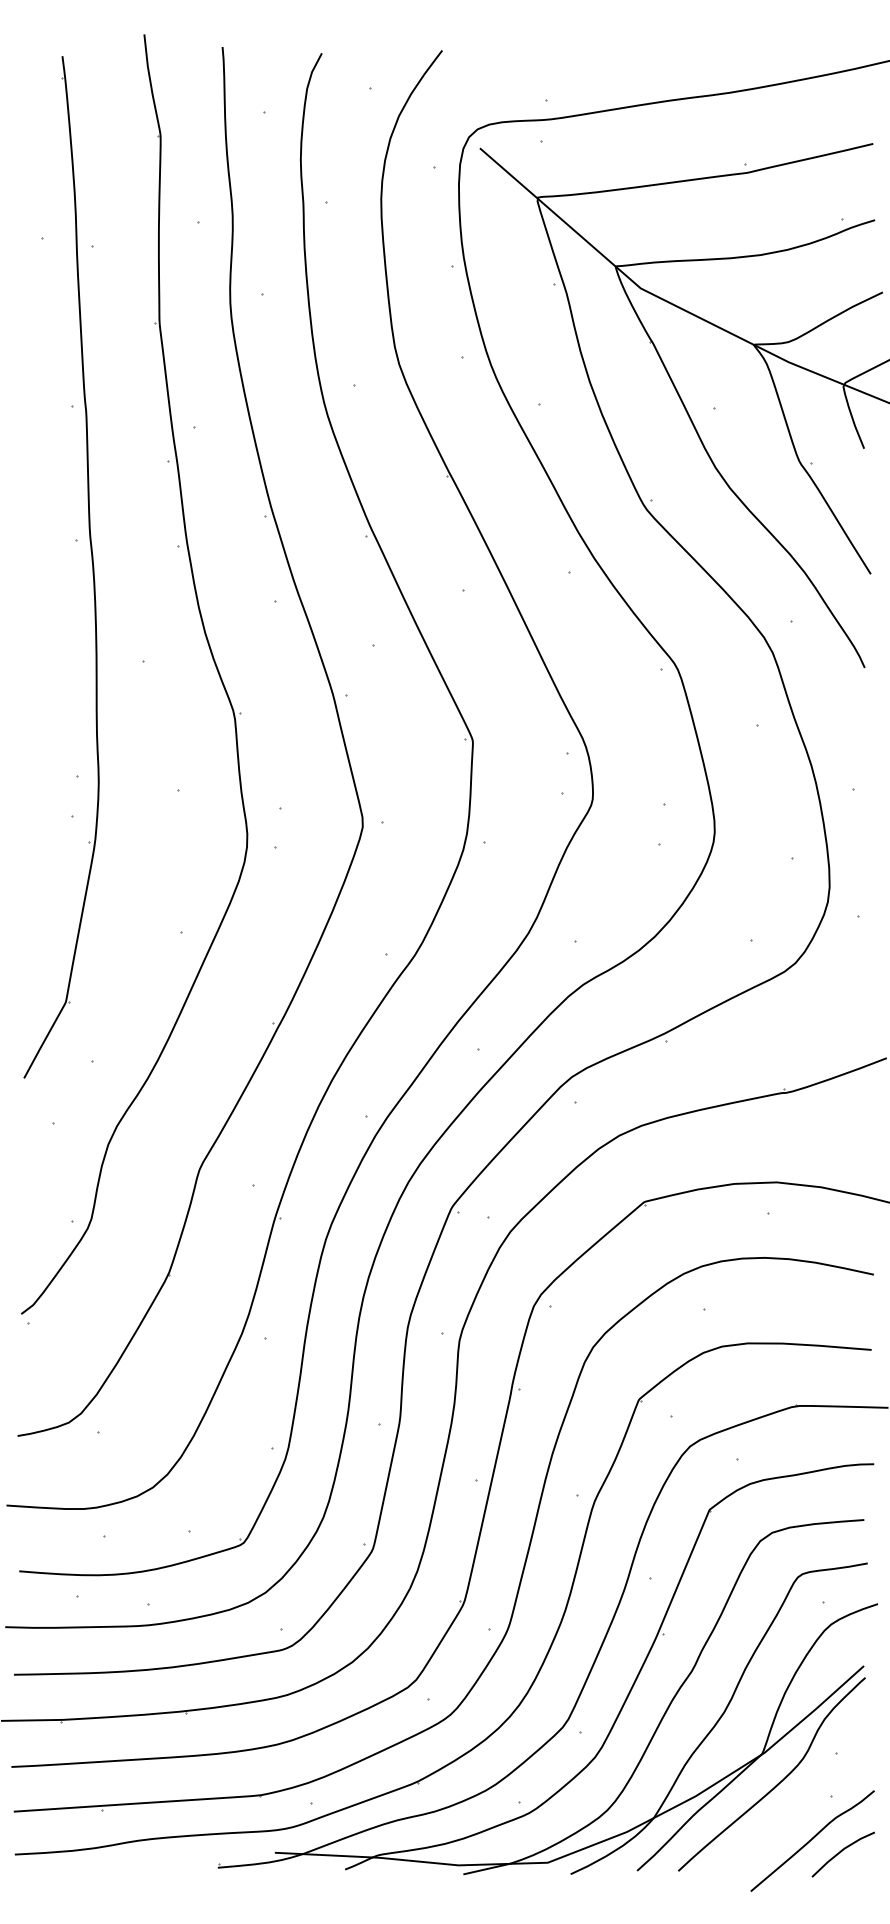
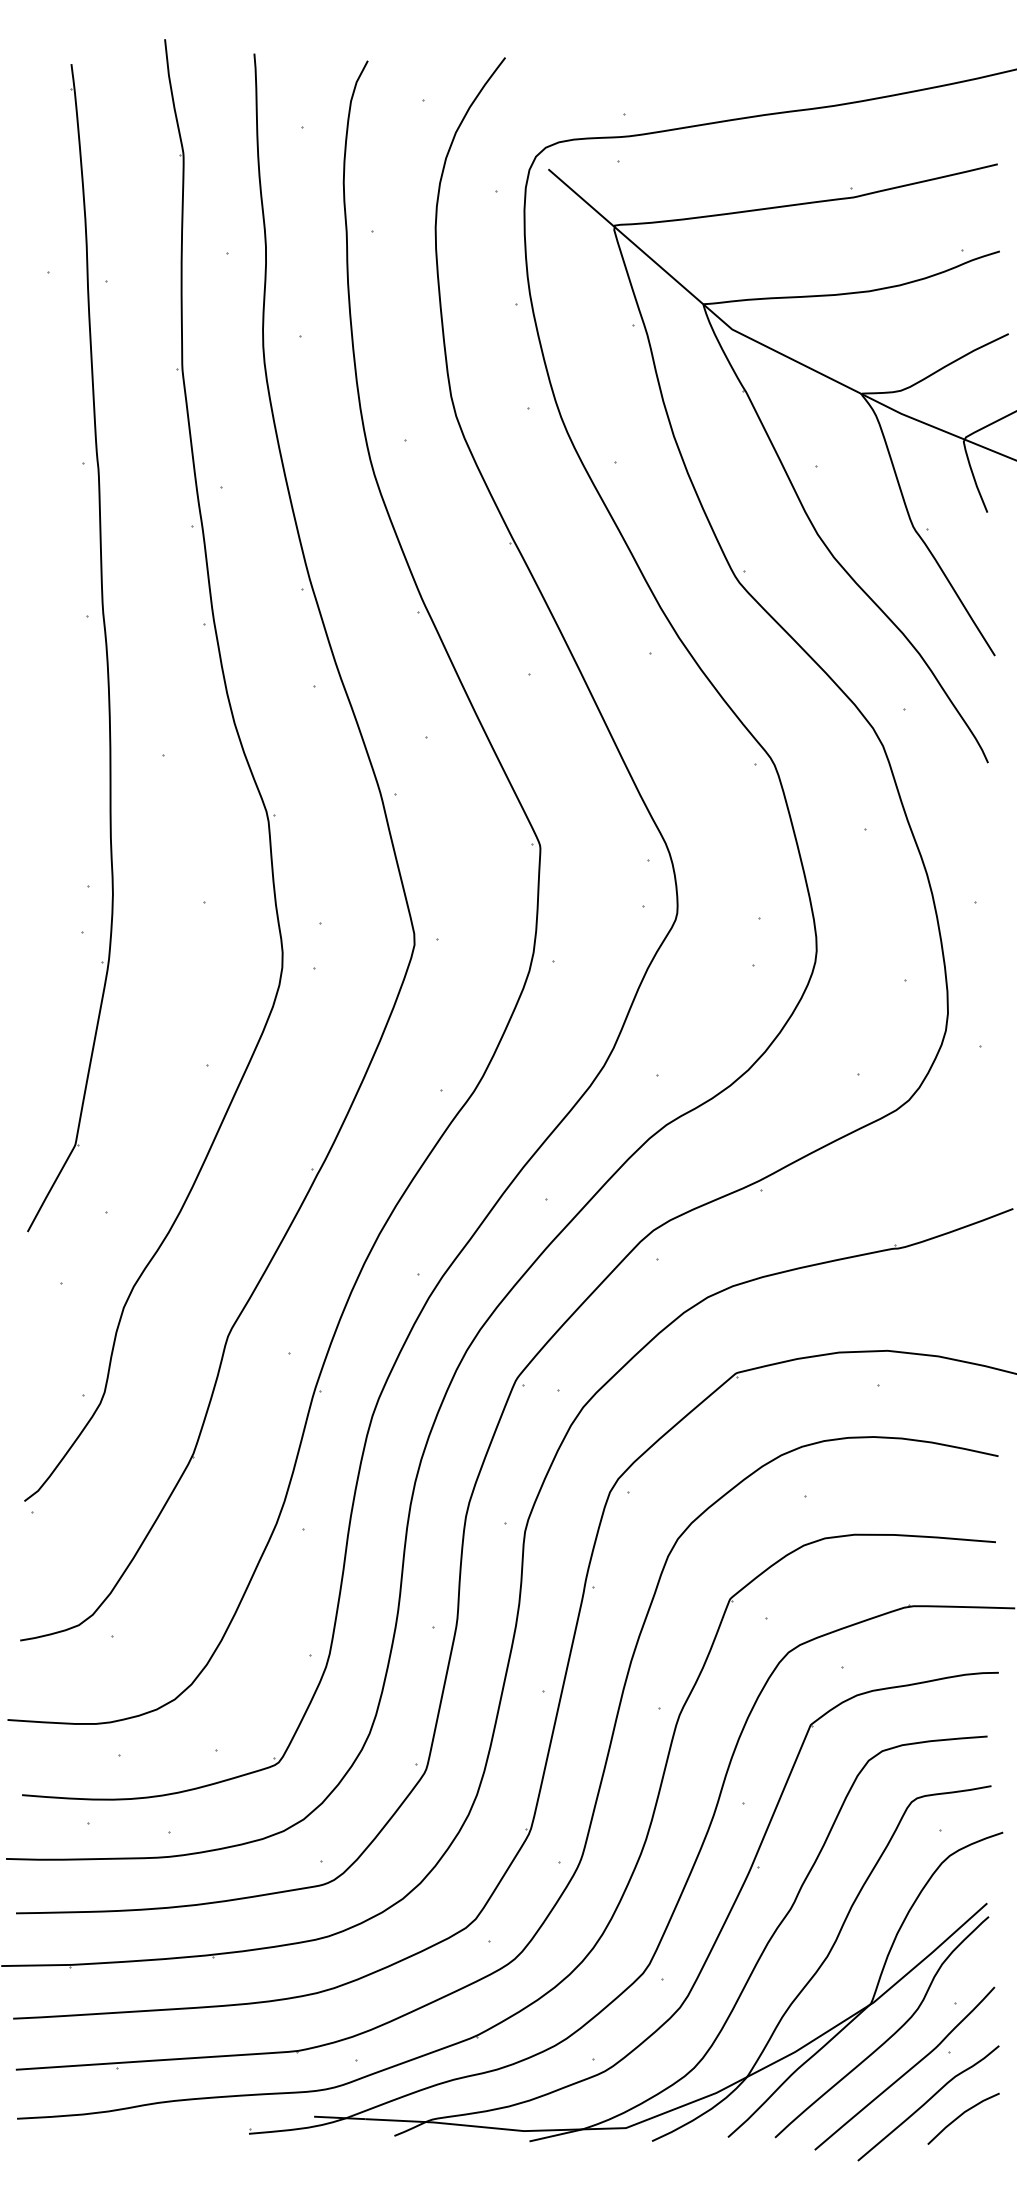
curve: (793, 1812) -> (906, 2070), added

